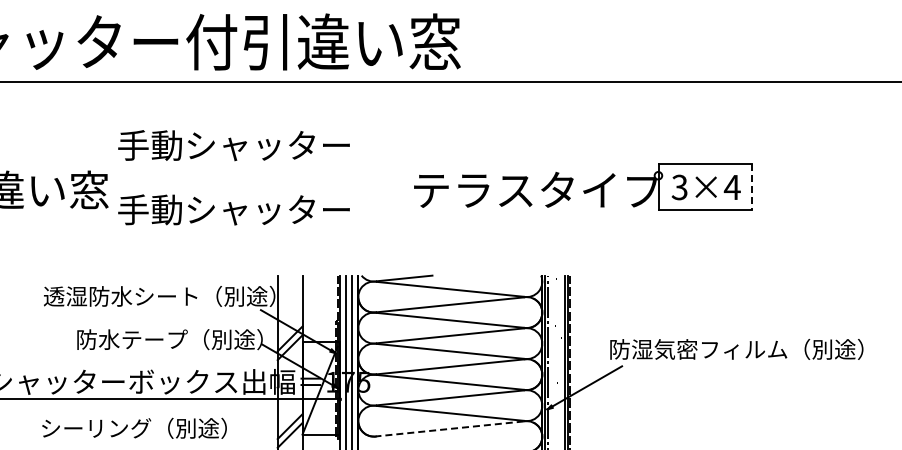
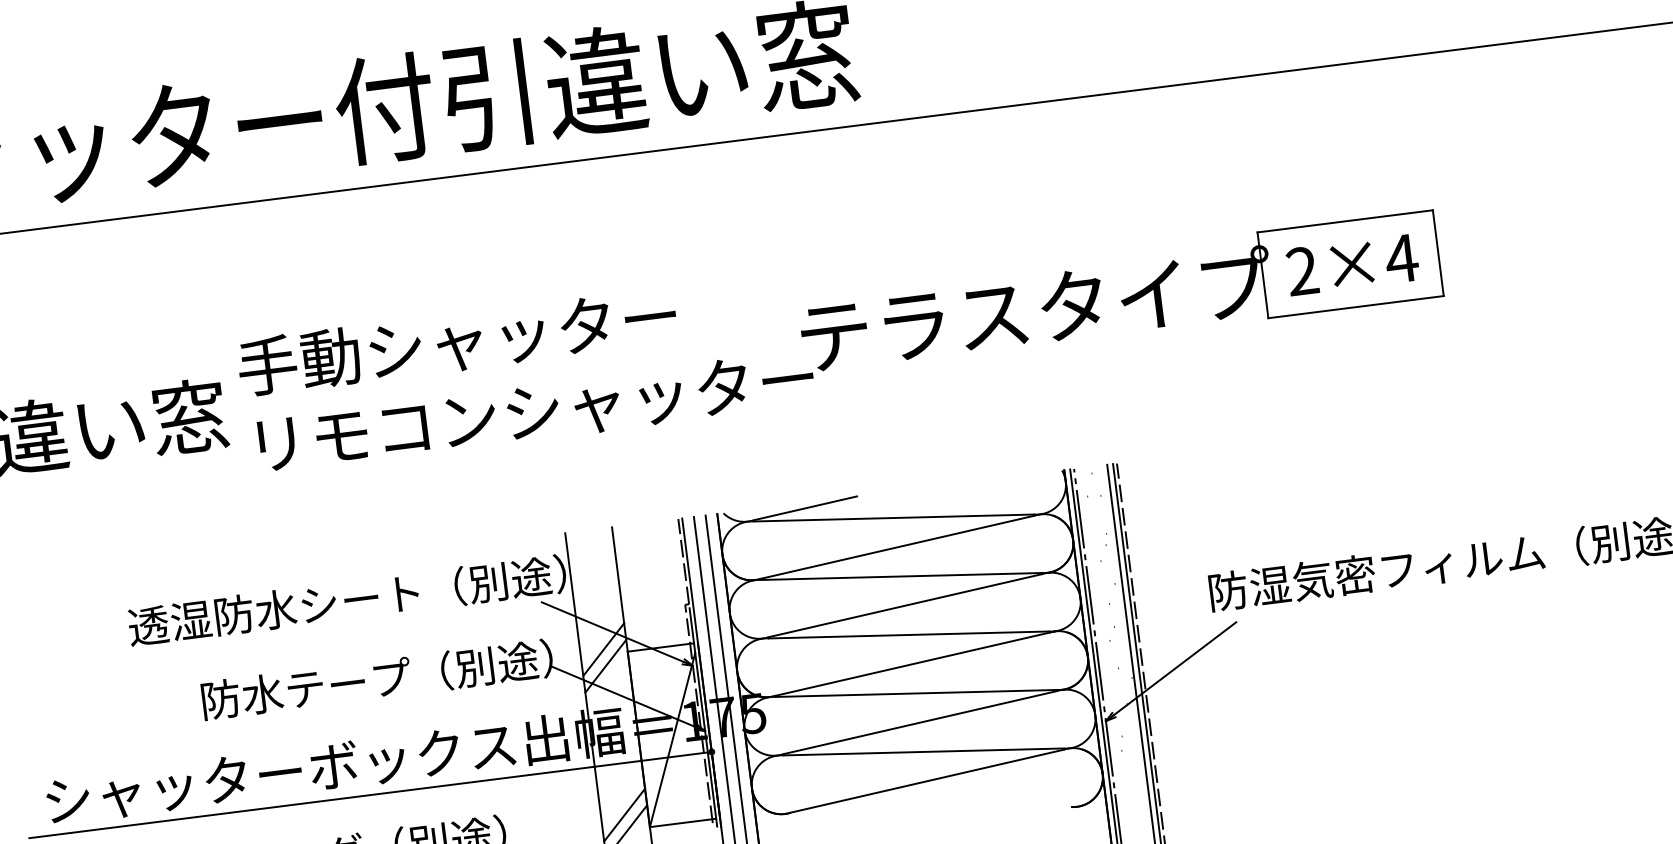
text: (233, 145) -> (456, 341), moved
text: (679, 187) -> (1301, 271), 3×4 -> 2×4
line: (751, 187) -> (1437, 254), dashed -> solid
text: (267, 209) -> (530, 410), 手動シャッター -> リモコンシャッター
line: (450, 428) -> (927, 780), dashed -> solid

